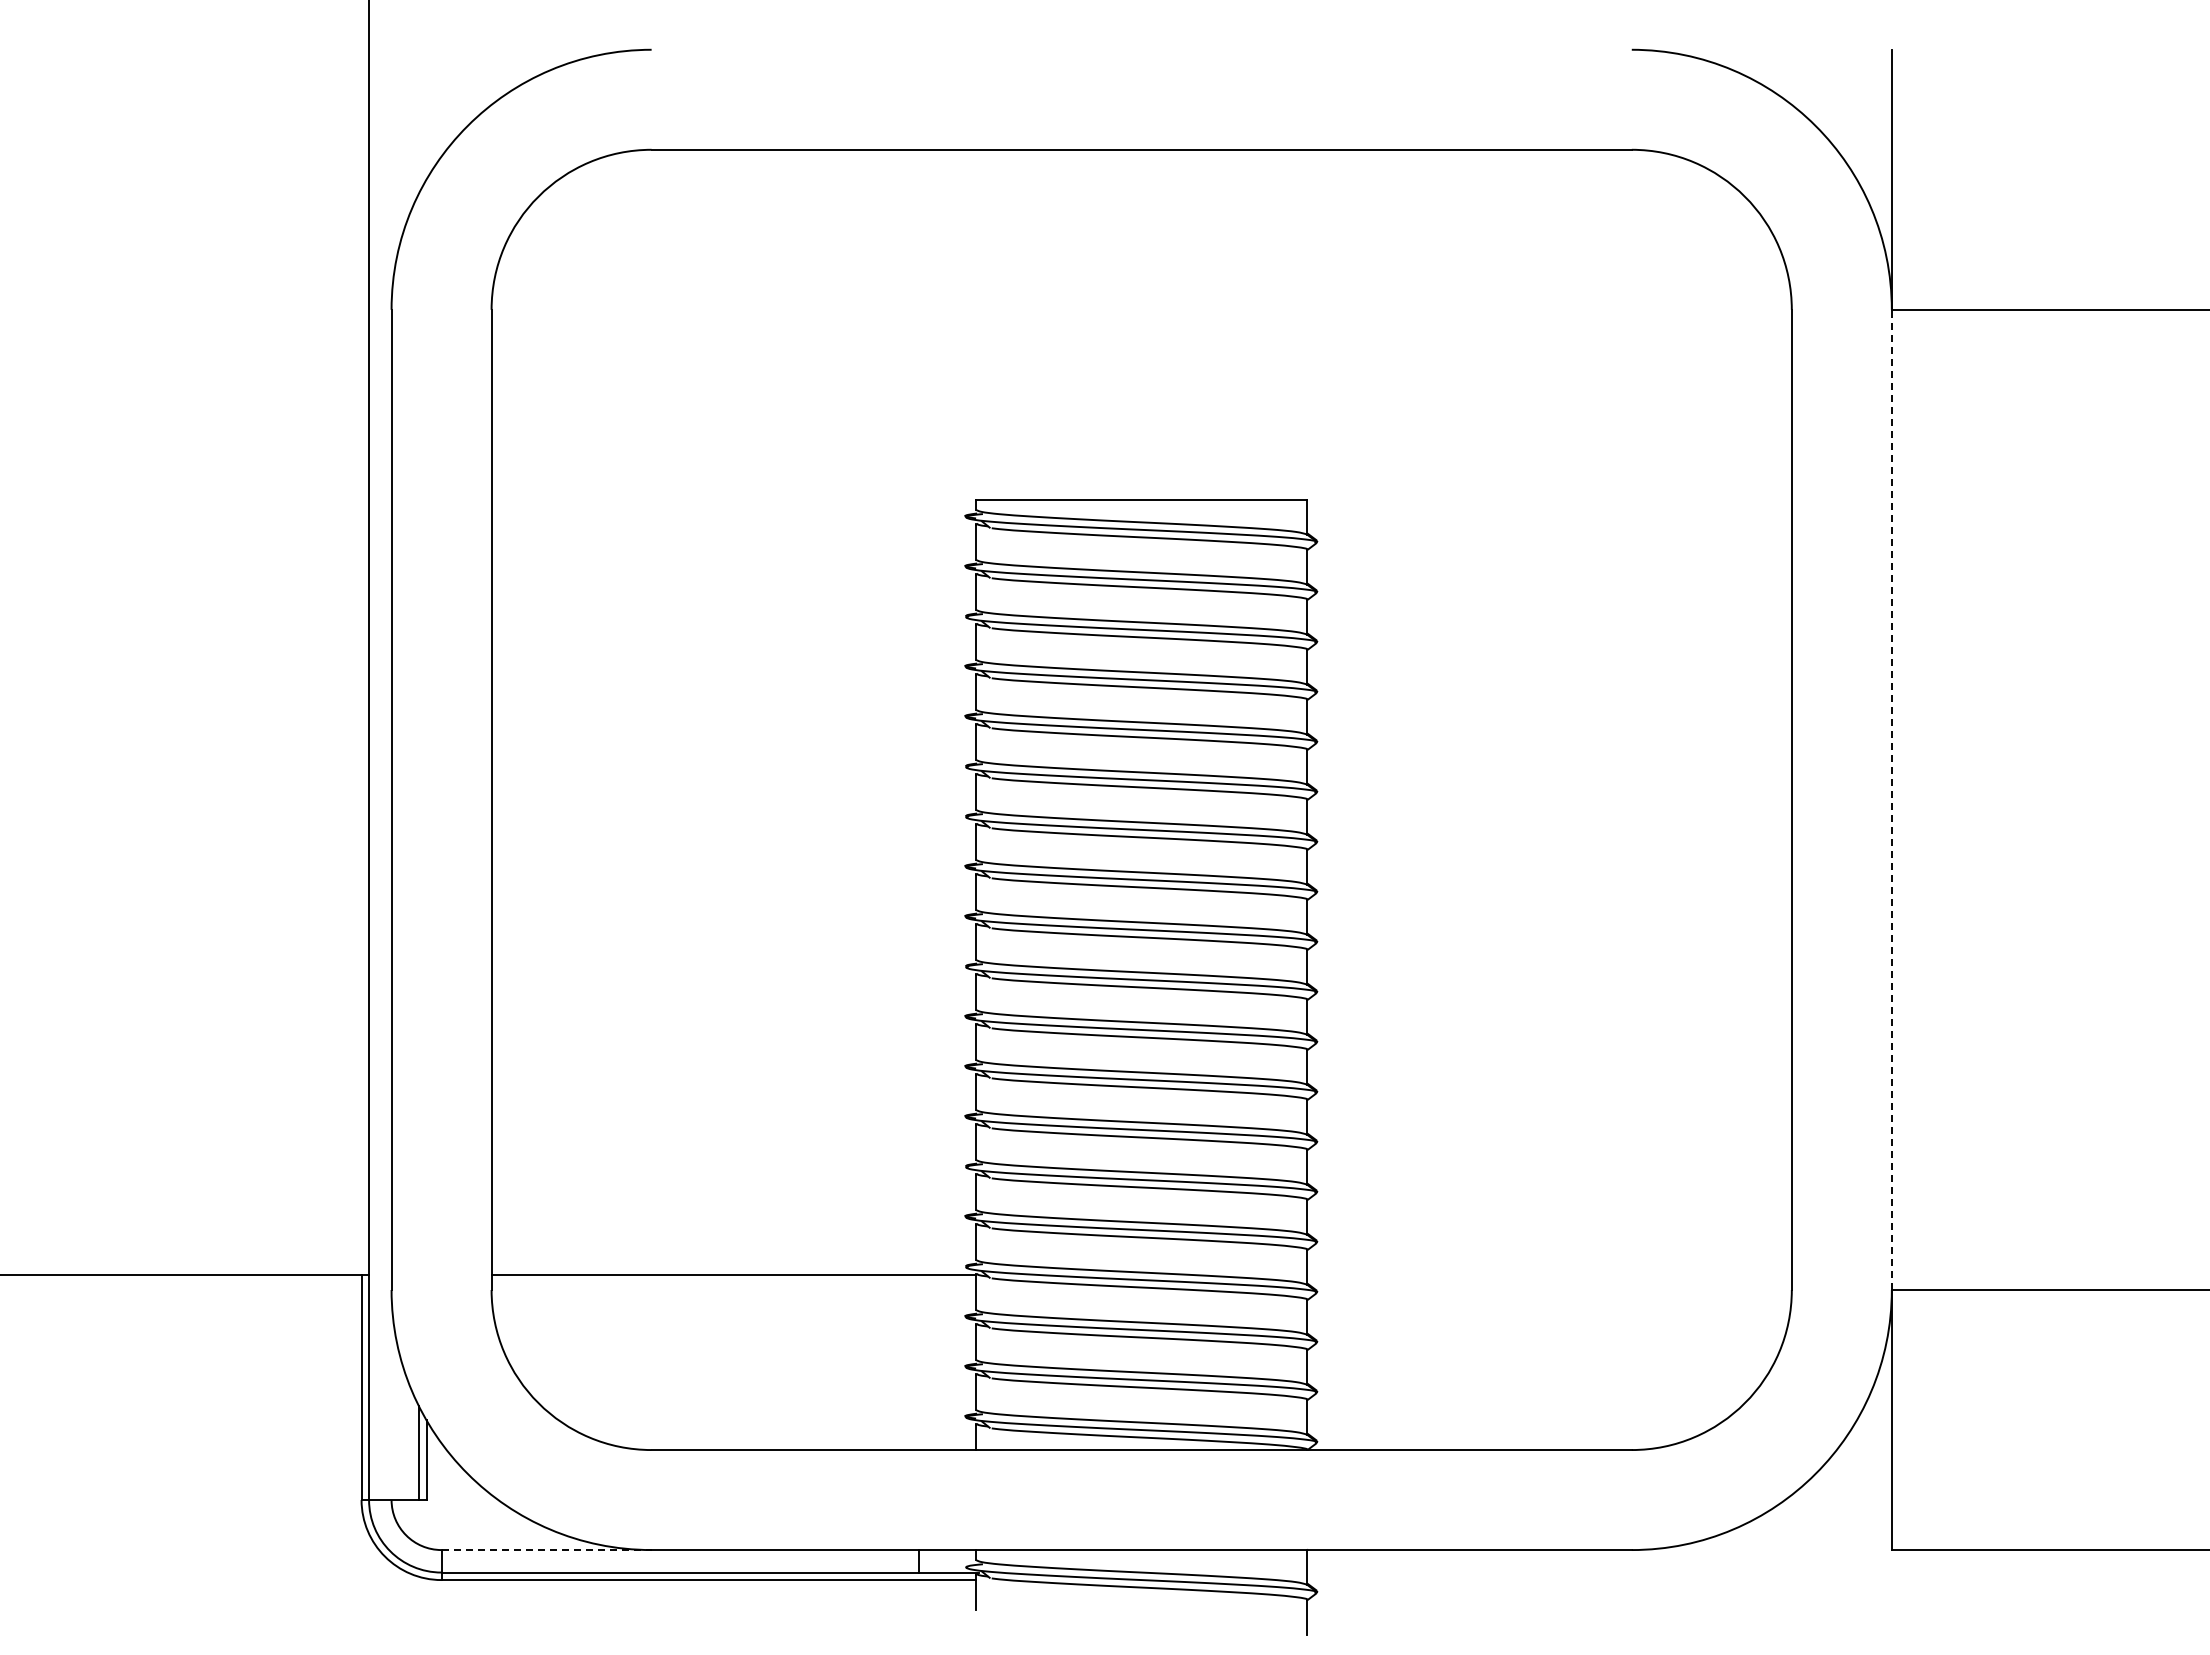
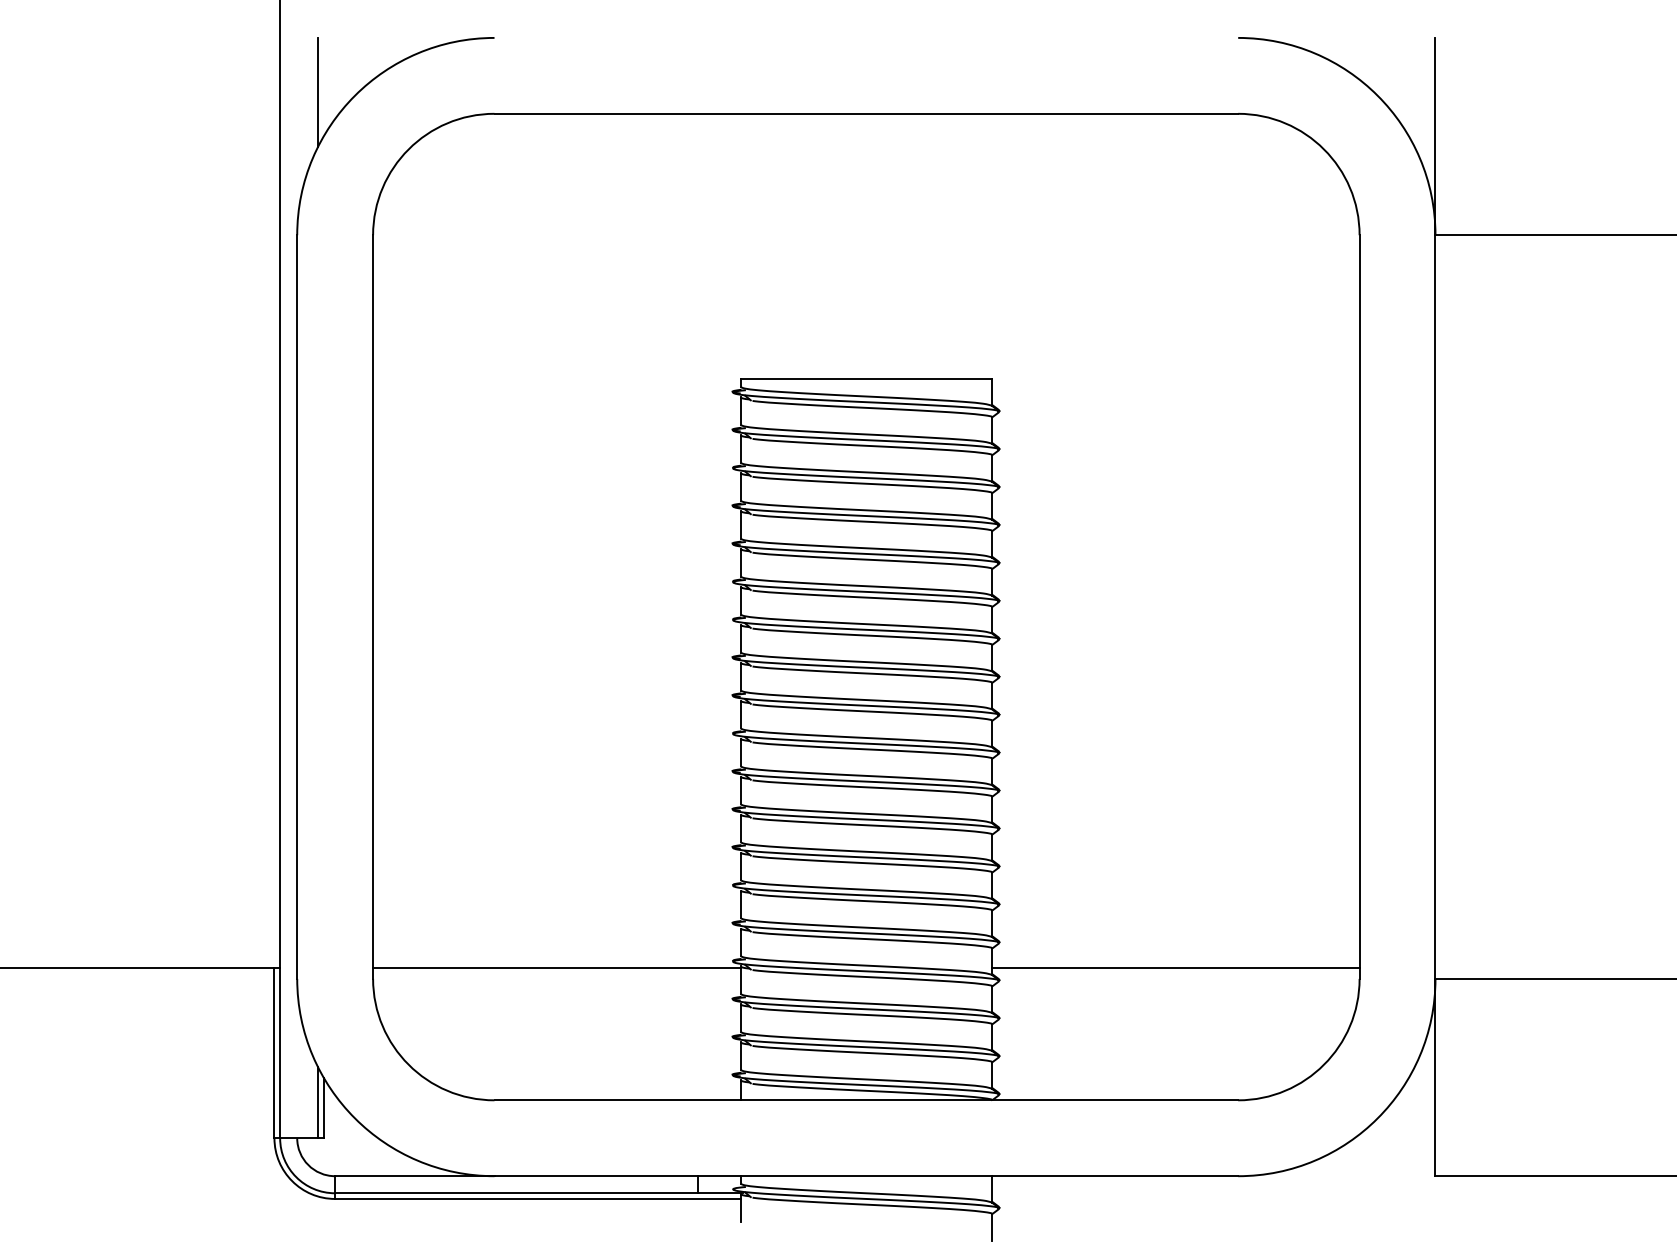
line: (419, 121) -> (318, 92), added
line: (1891, 799) -> (1435, 606), dashed -> solid
line: (1549, 1275) -> (1175, 967), added
line: (547, 1550) -> (415, 1176), dashed -> solid

